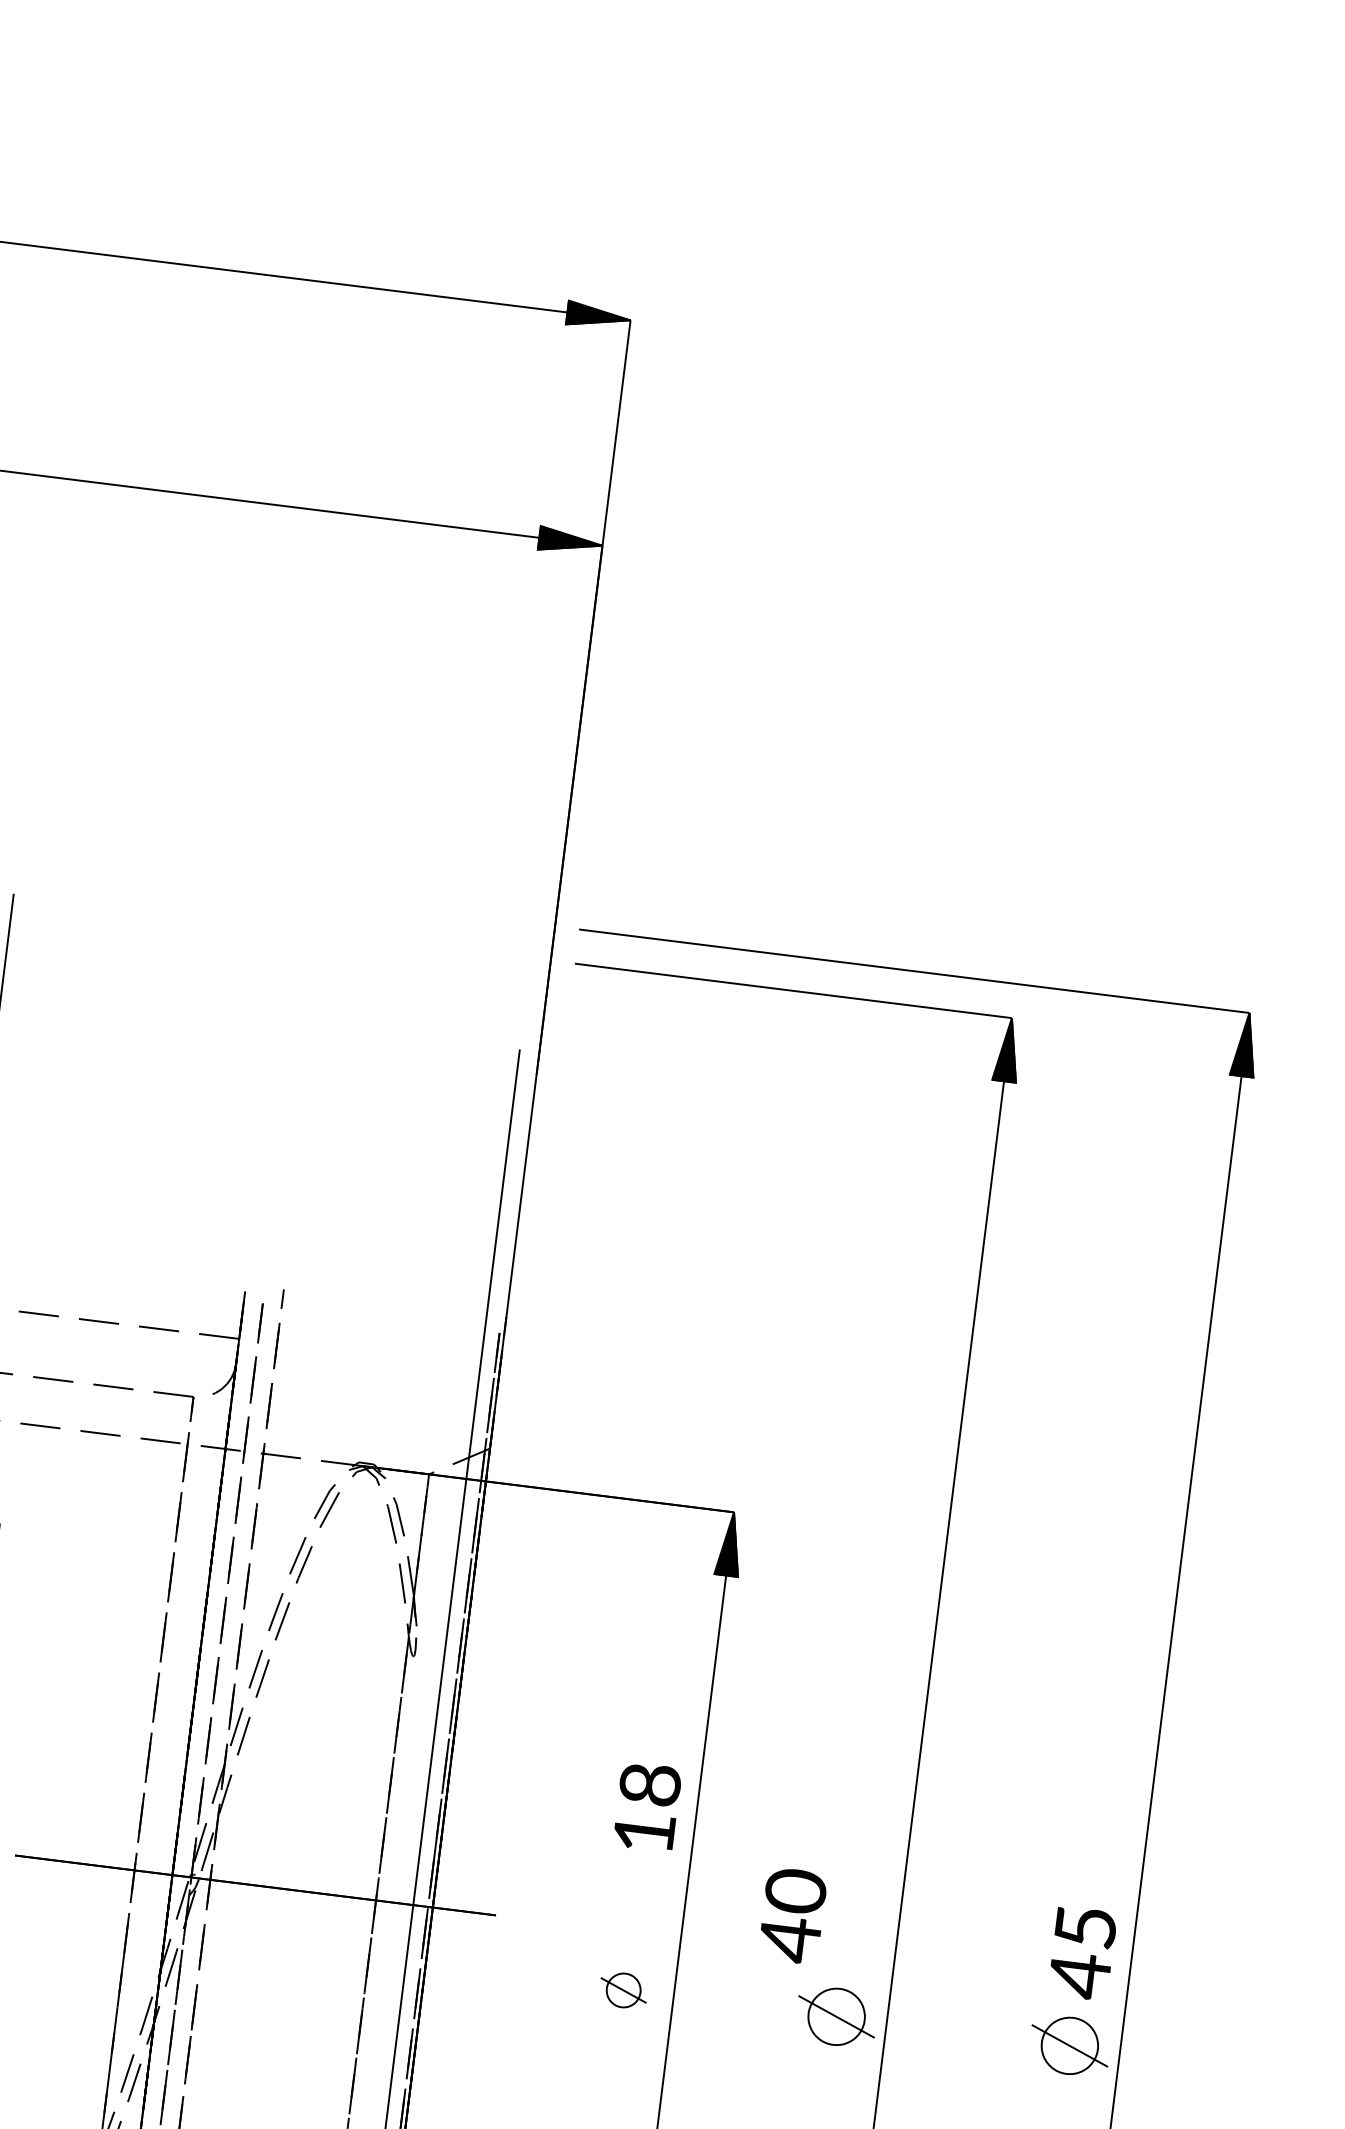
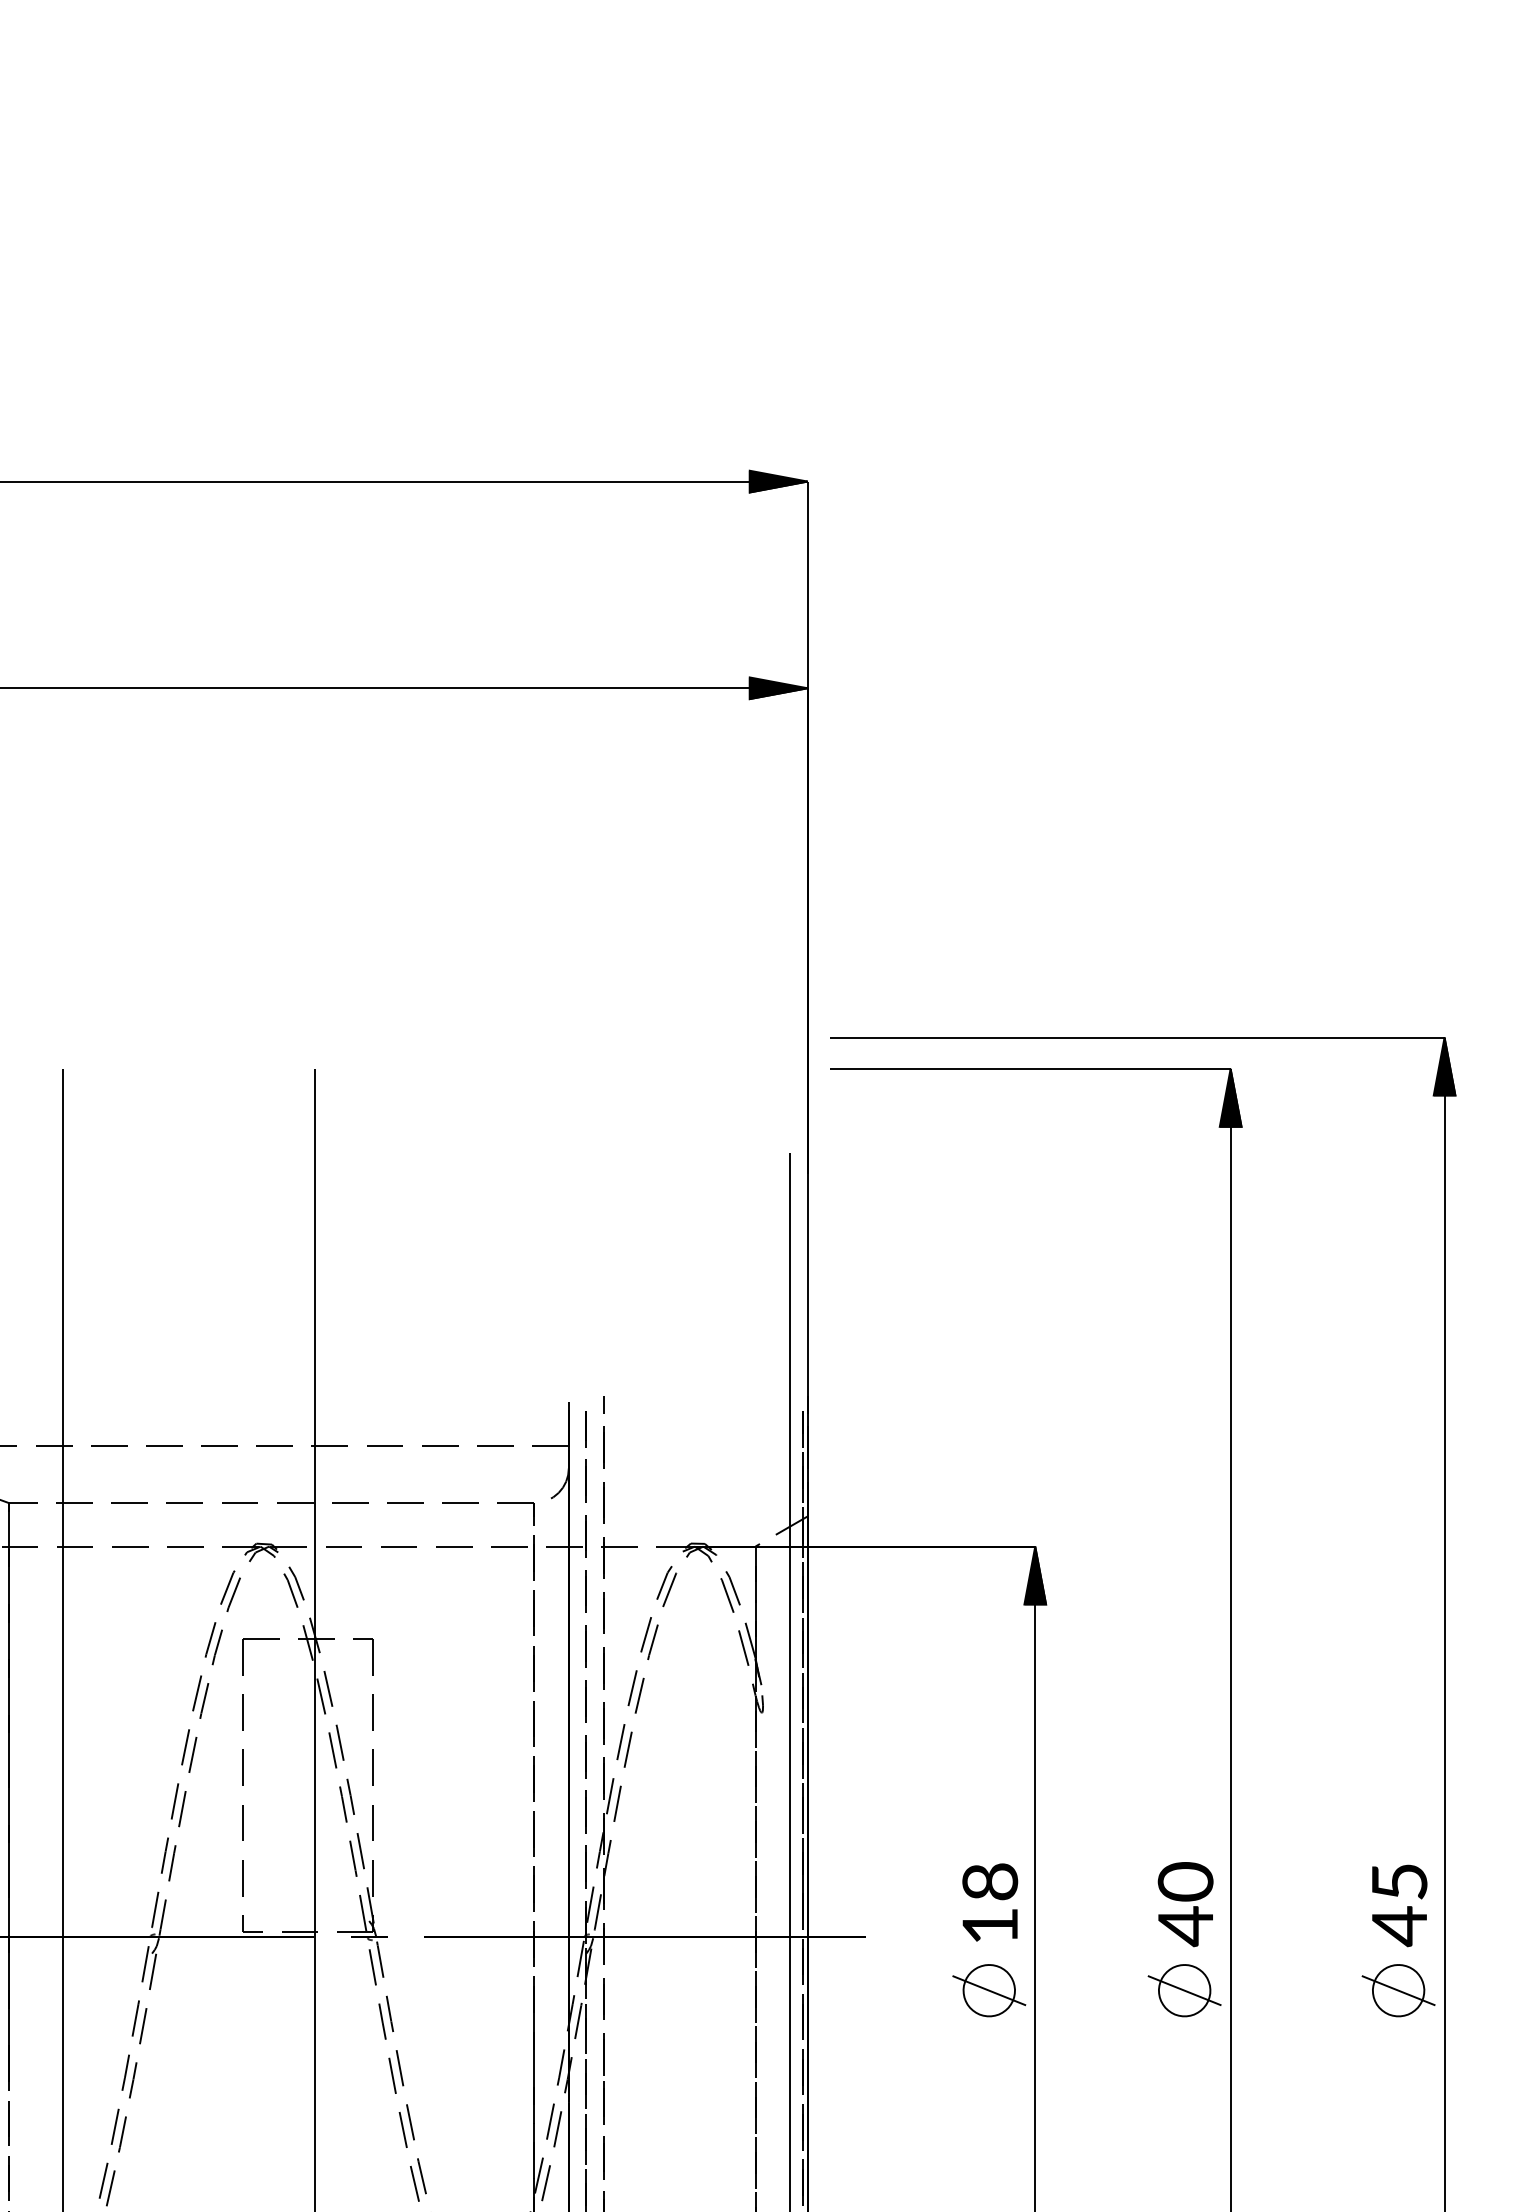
text: (647, 1807) -> (990, 1902), moved
text: (792, 1915) -> (1185, 1904), moved
part: (623, 1990) -> (989, 1990), size x1.67

